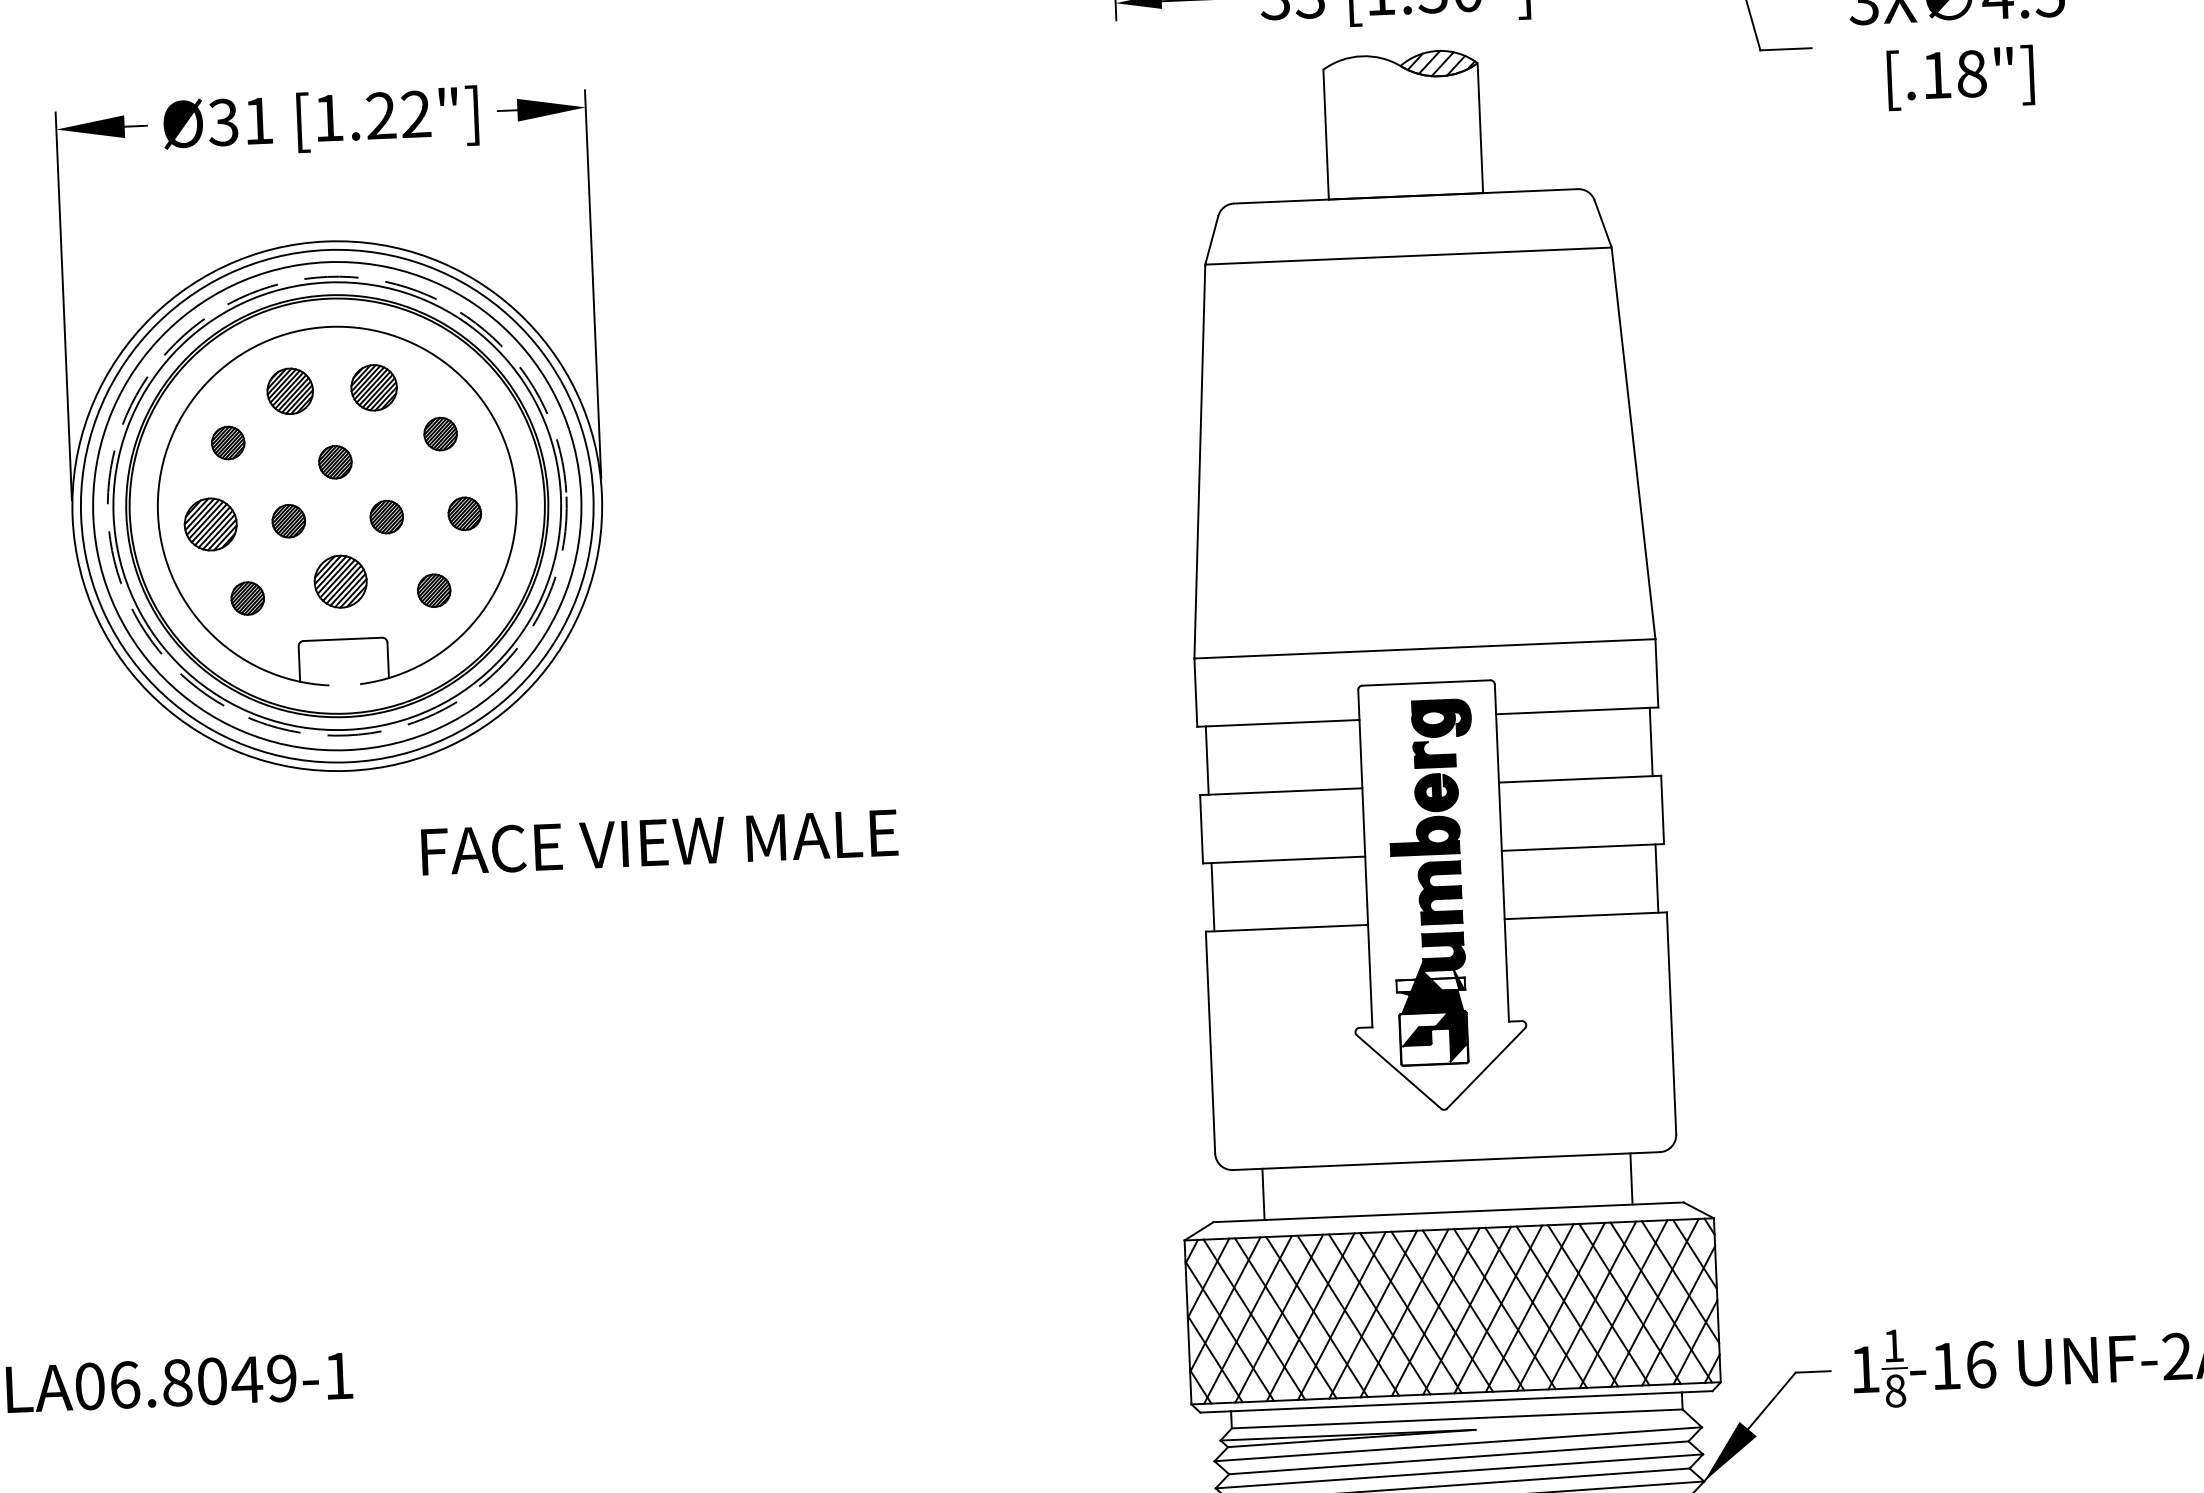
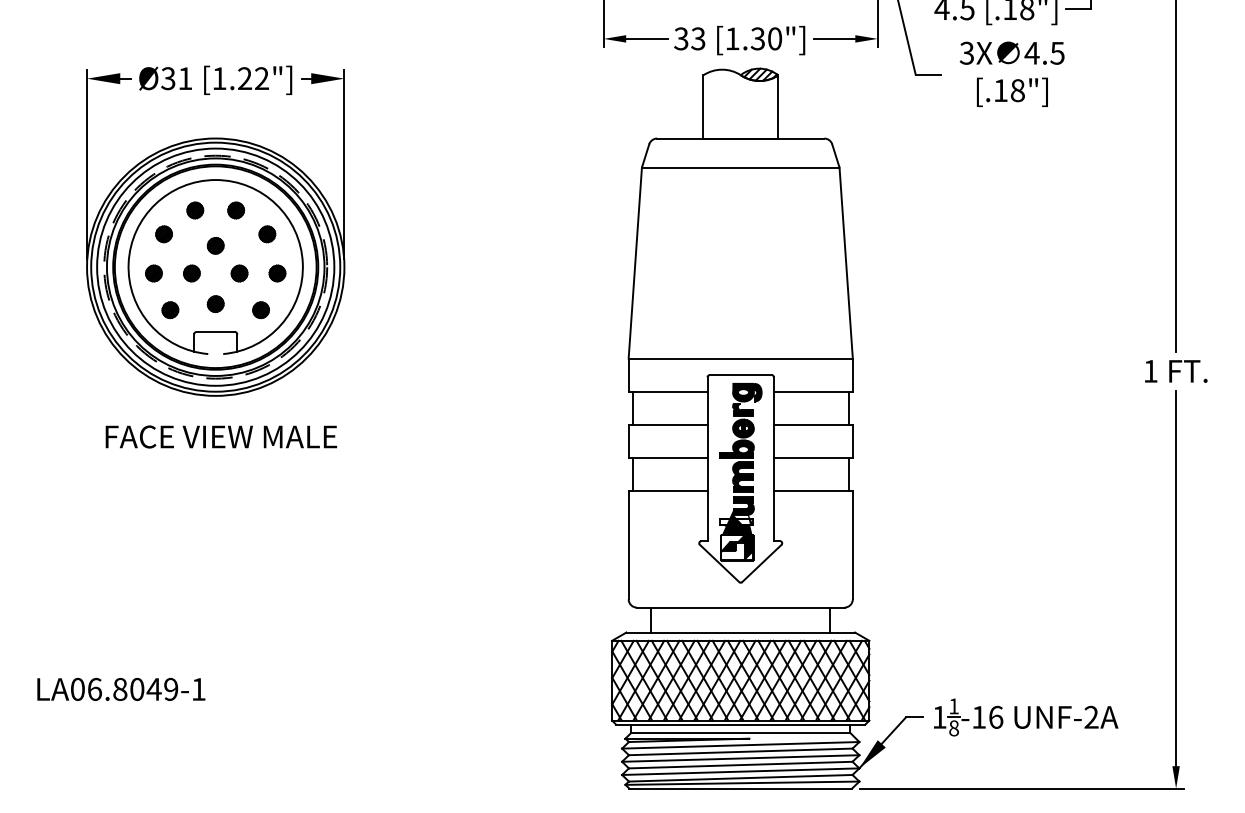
part: (375, 387) -> (236, 210), size x0.71
part: (290, 391) -> (195, 210), size x0.71
part: (209, 524) -> (153, 273), size x0.62
part: (339, 582) -> (215, 304), size x0.62
text: (659, 841) -> (221, 436), moved

